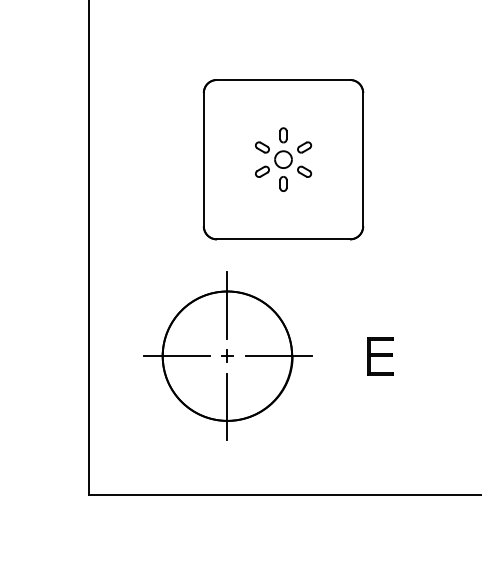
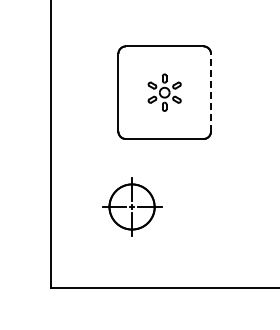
line: (363, 159) -> (211, 92), solid -> dashed
part: (226, 355) -> (131, 206), size x0.6
part: (381, 355) -> (221, 206), removed

